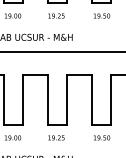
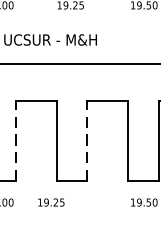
line: (22, 99) -> (15, 140), solid -> dashed
line: (66, 99) -> (86, 140), solid -> dashed
text: (56, 137) -> (51, 201), moved

